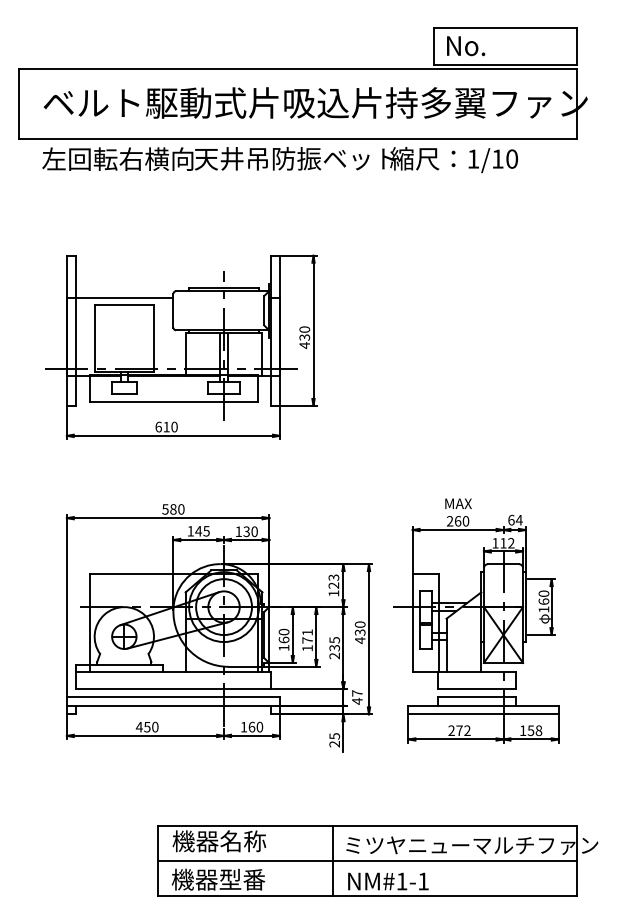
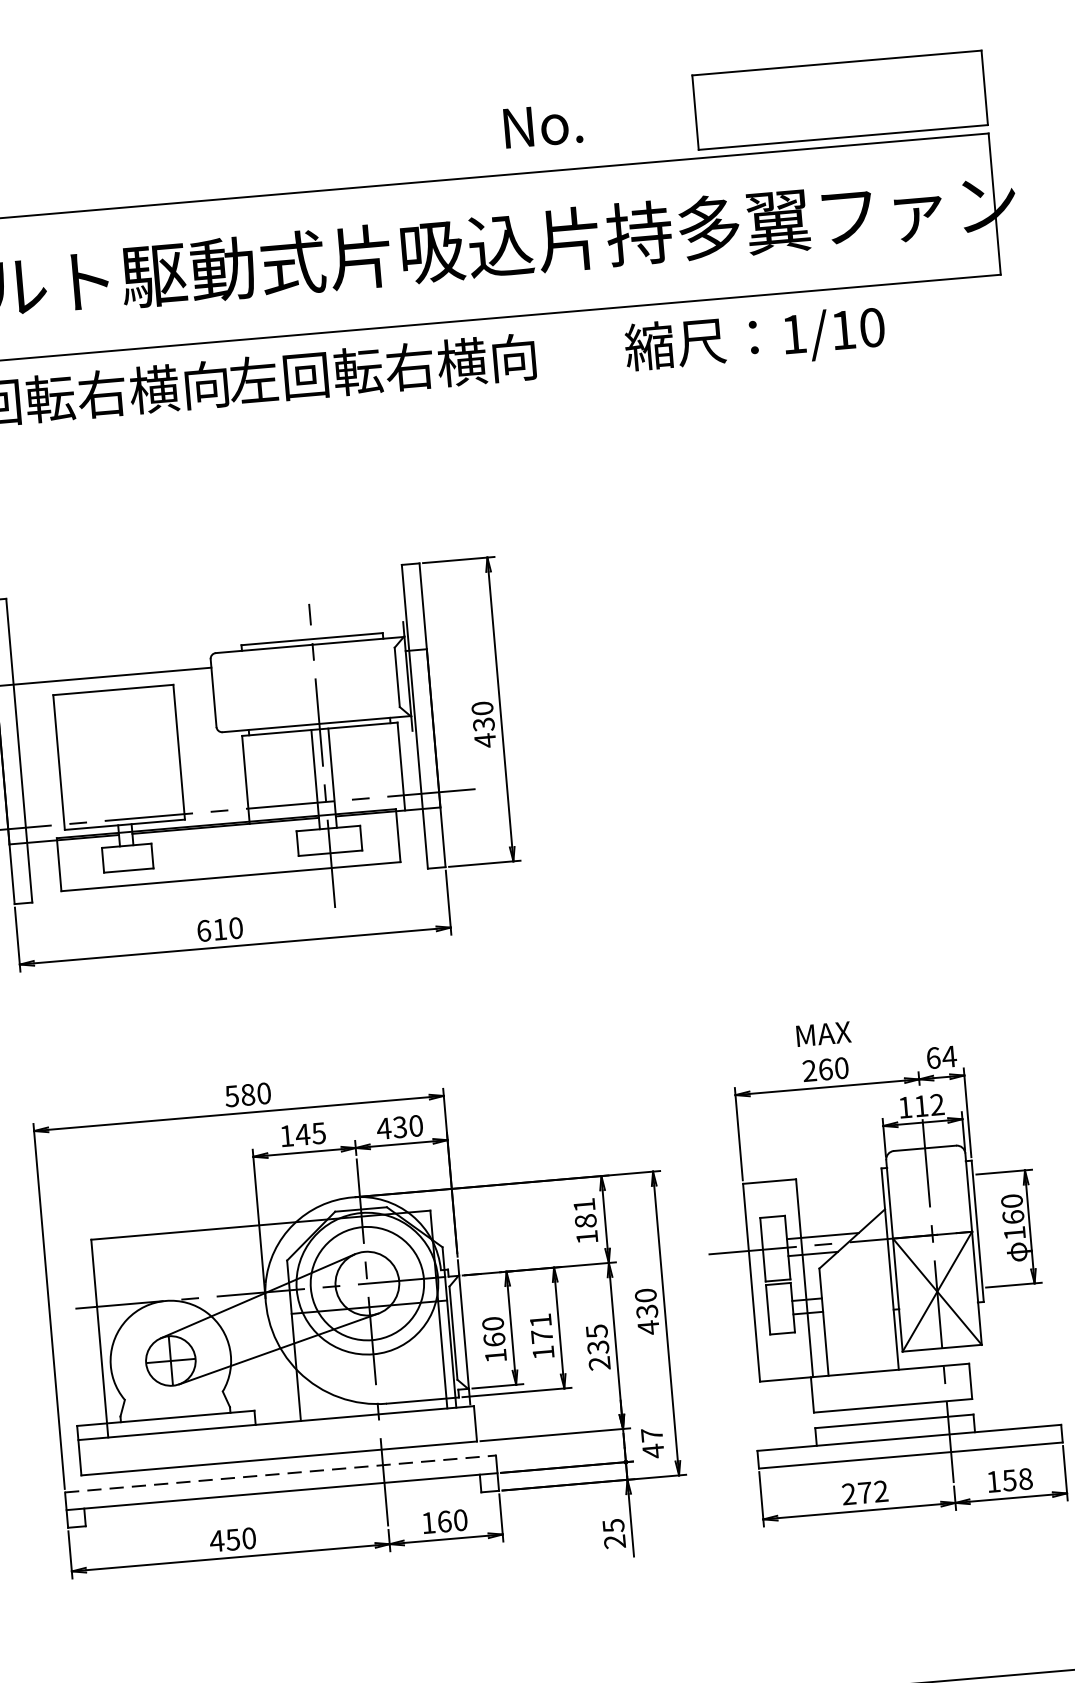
text: (466, 46) -> (544, 126), moved
text: (294, 158) -> (432, 364), 天井吊防振ベット -> 左回転右横向
text: (238, 531) -> (383, 1128), 130 -> 430
text: (333, 581) -> (584, 1212), 123 -> 181
line: (173, 696) -> (280, 1473), solid -> dashed

